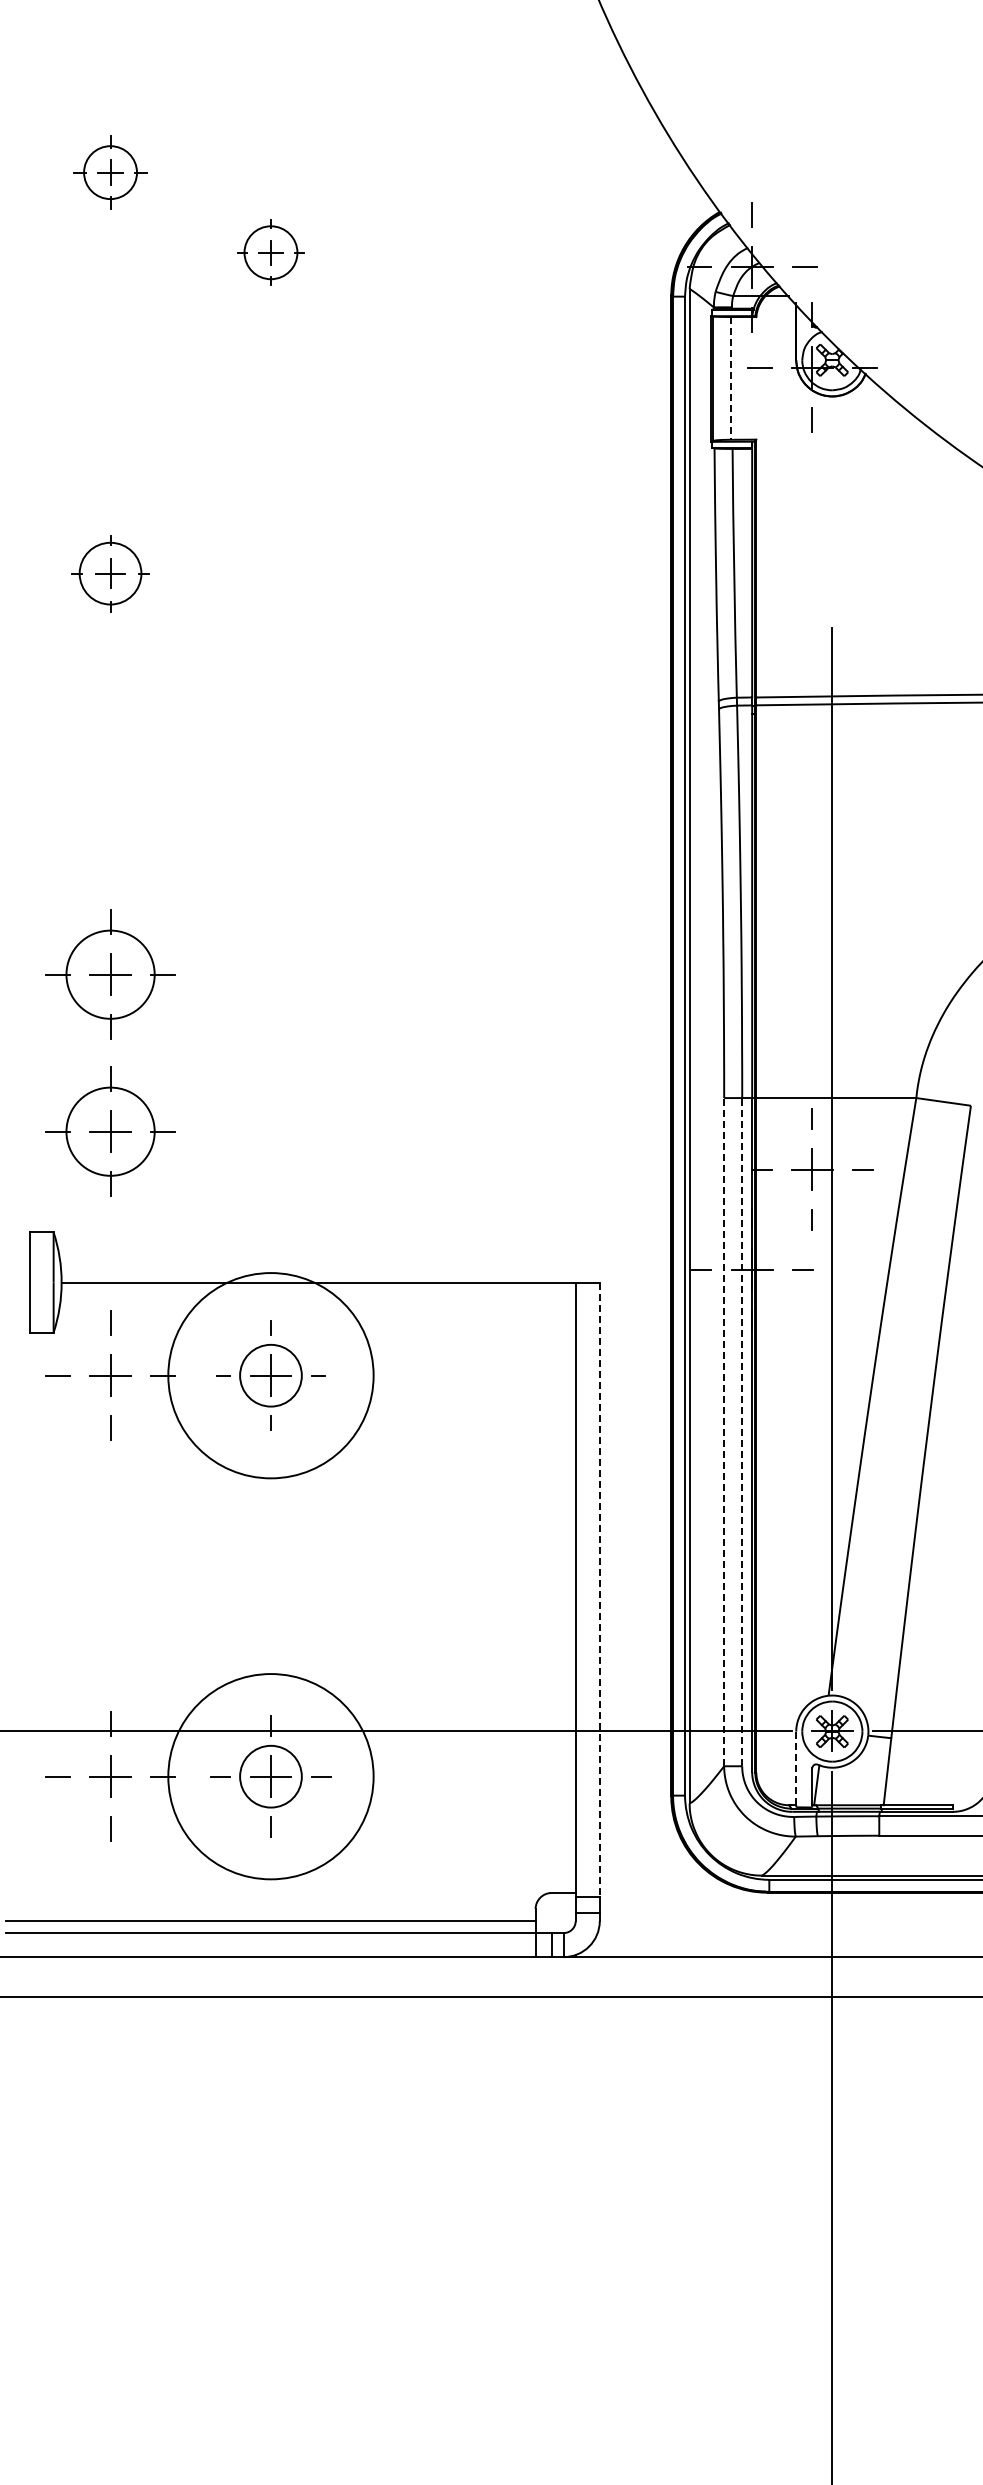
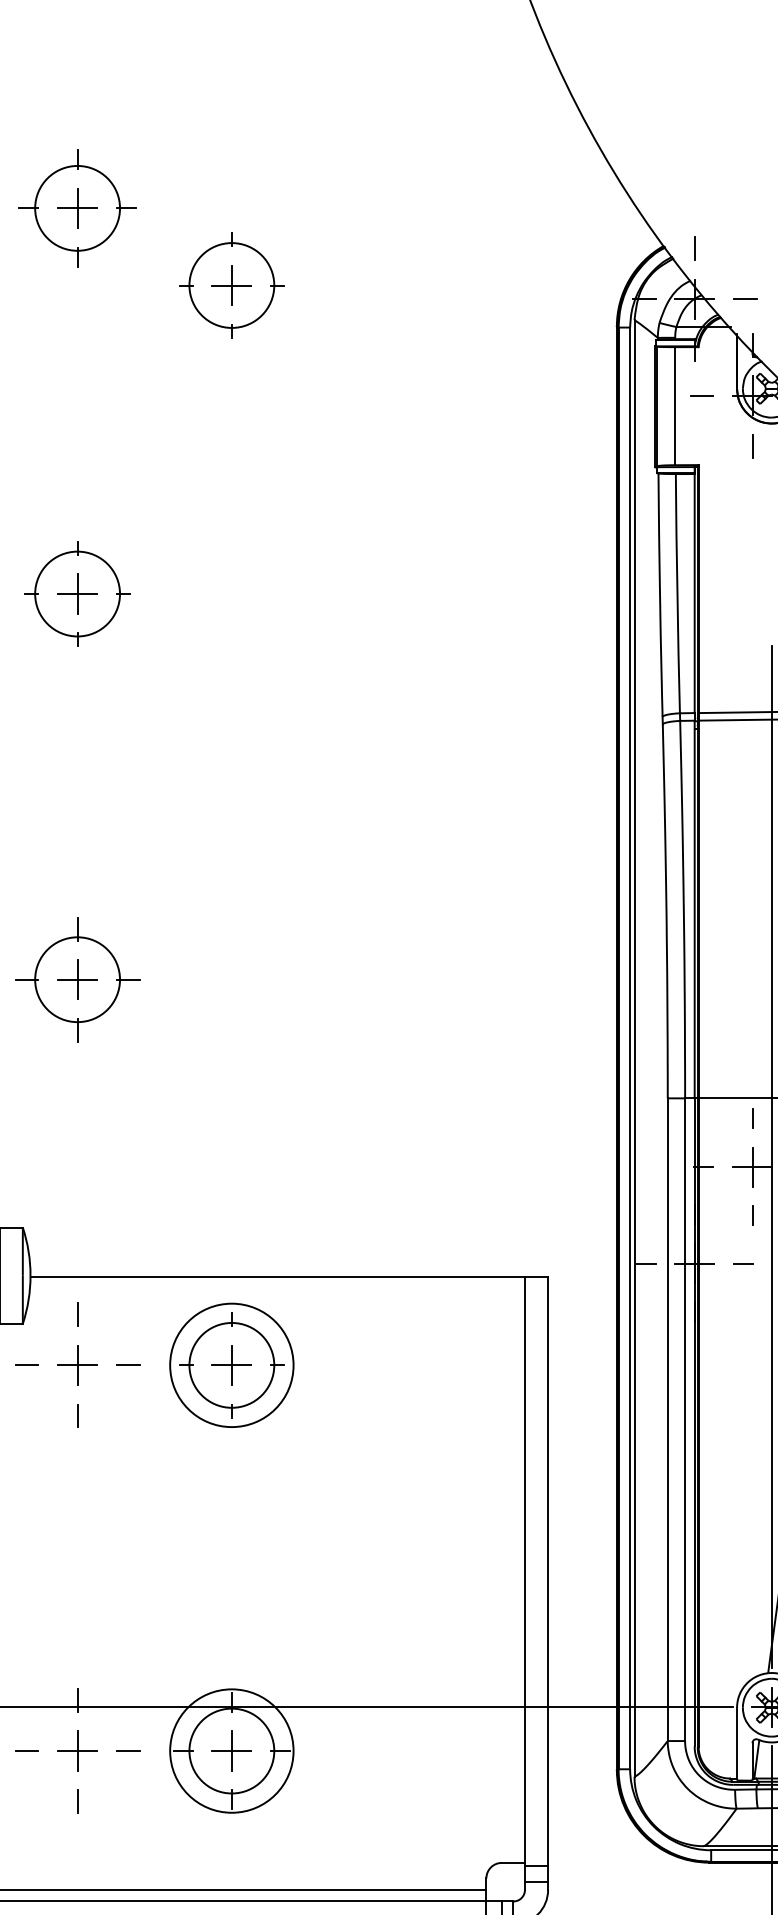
part: (110, 172) -> (77, 208), size x1.67
part: (270, 252) -> (231, 285), size x1.67
line: (731, 378) -> (674, 406), dashed -> solid
part: (110, 573) -> (77, 593), size x1.43
part: (110, 1131) -> (77, 1130), removed
circle: (270, 1375) -> (231, 1365), size x0.62
circle: (270, 1375) -> (231, 1365), size x1.43
line: (724, 1431) -> (668, 1419), dashed -> solid
line: (742, 1431) -> (685, 1419), dashed -> solid
line: (599, 1590) -> (547, 1571), dashed -> solid
line: (796, 1768) -> (737, 1743), dashed -> solid
circle: (270, 1776) -> (231, 1750), size x0.62
circle: (270, 1776) -> (231, 1750), size x1.43

